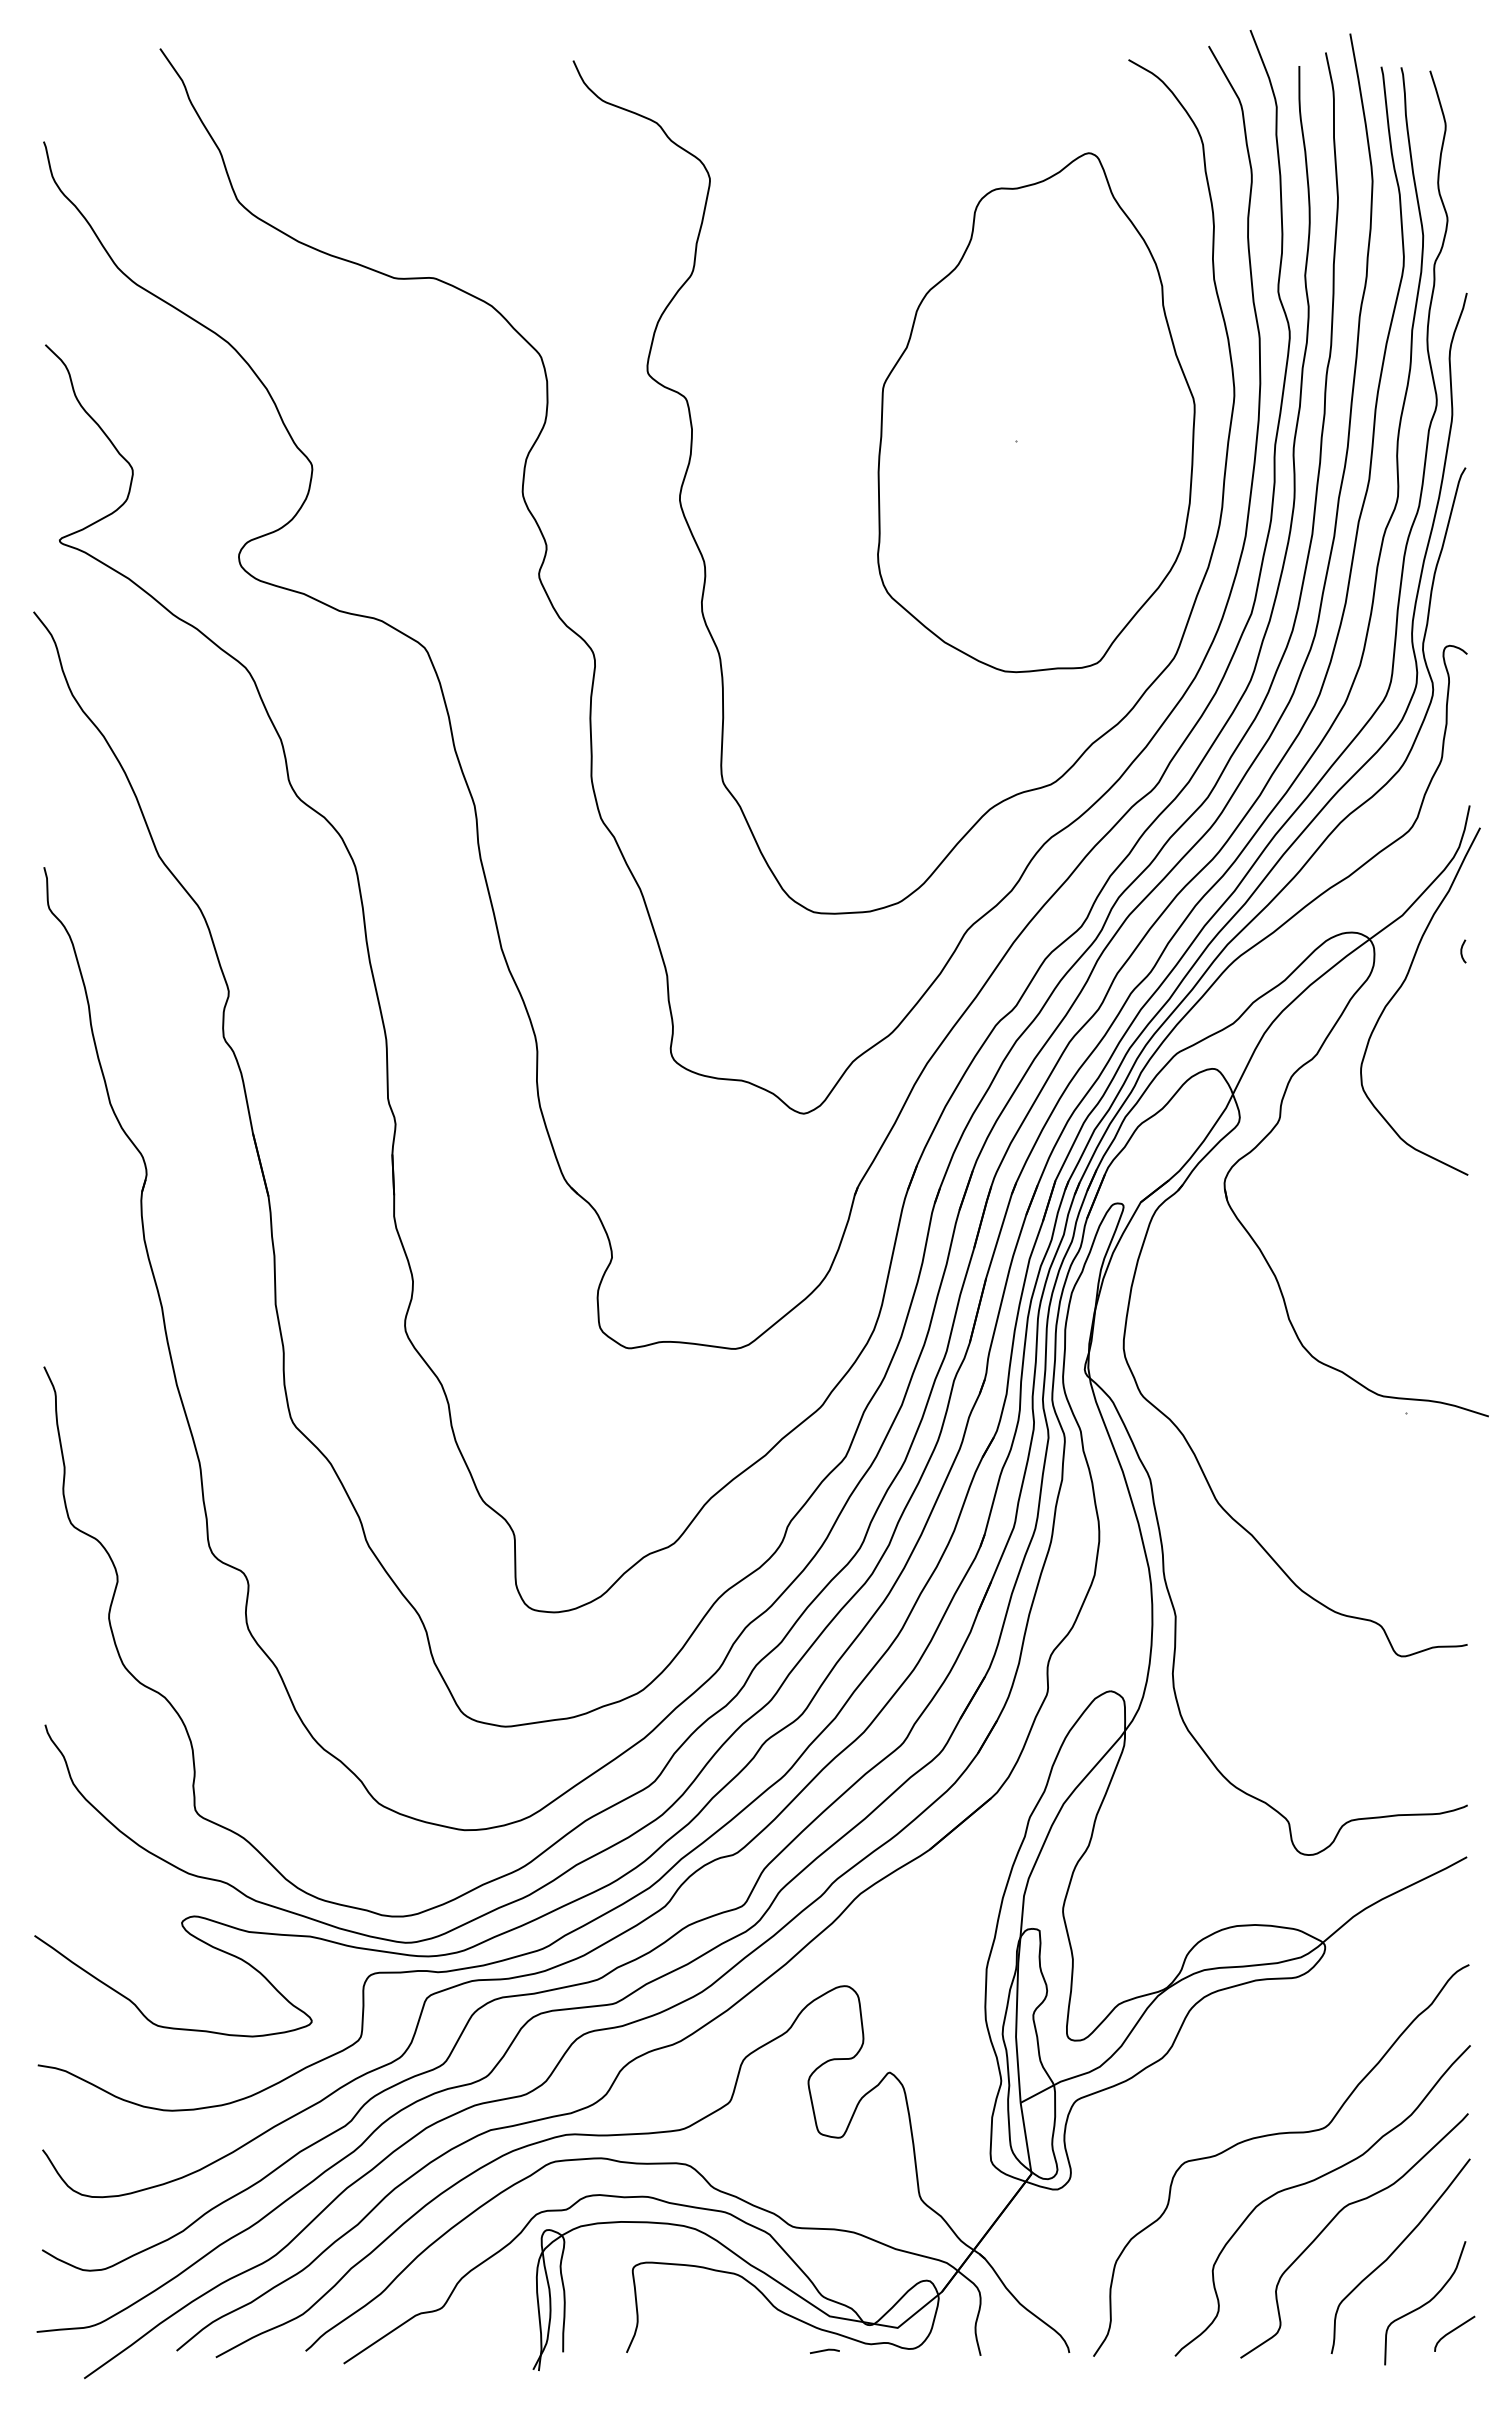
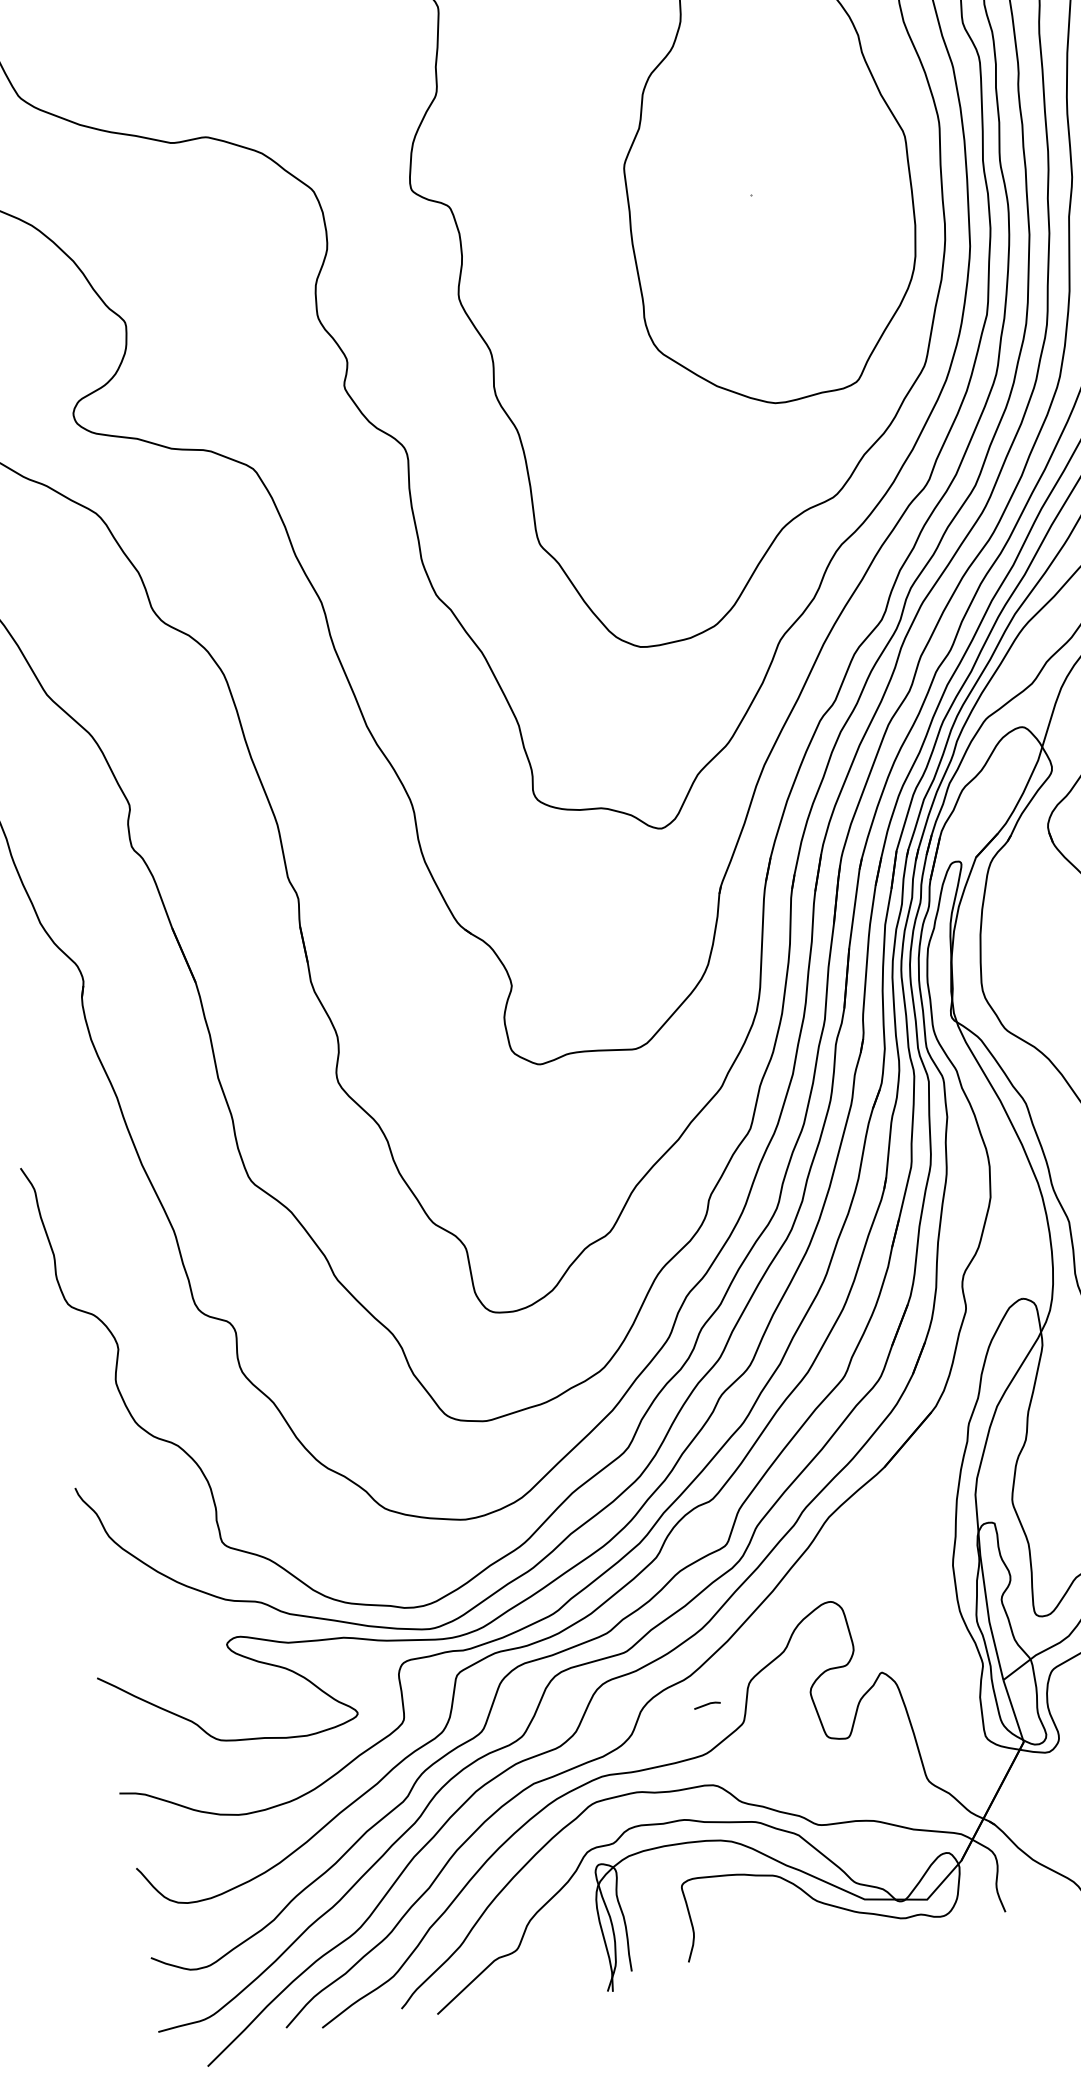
line: (824, 2351) -> (707, 1705), moved

